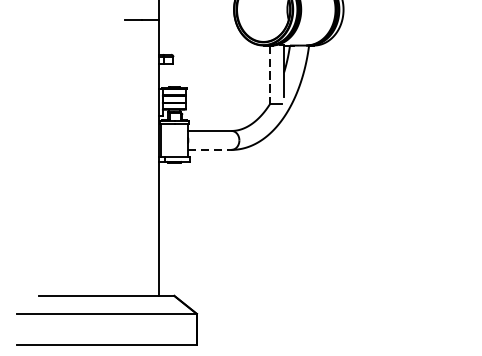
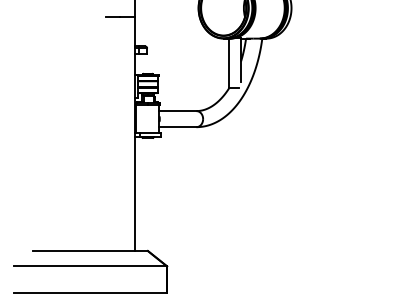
line: (269, 74) -> (228, 63), dashed -> solid
line: (209, 150) -> (177, 127), dashed -> solid

